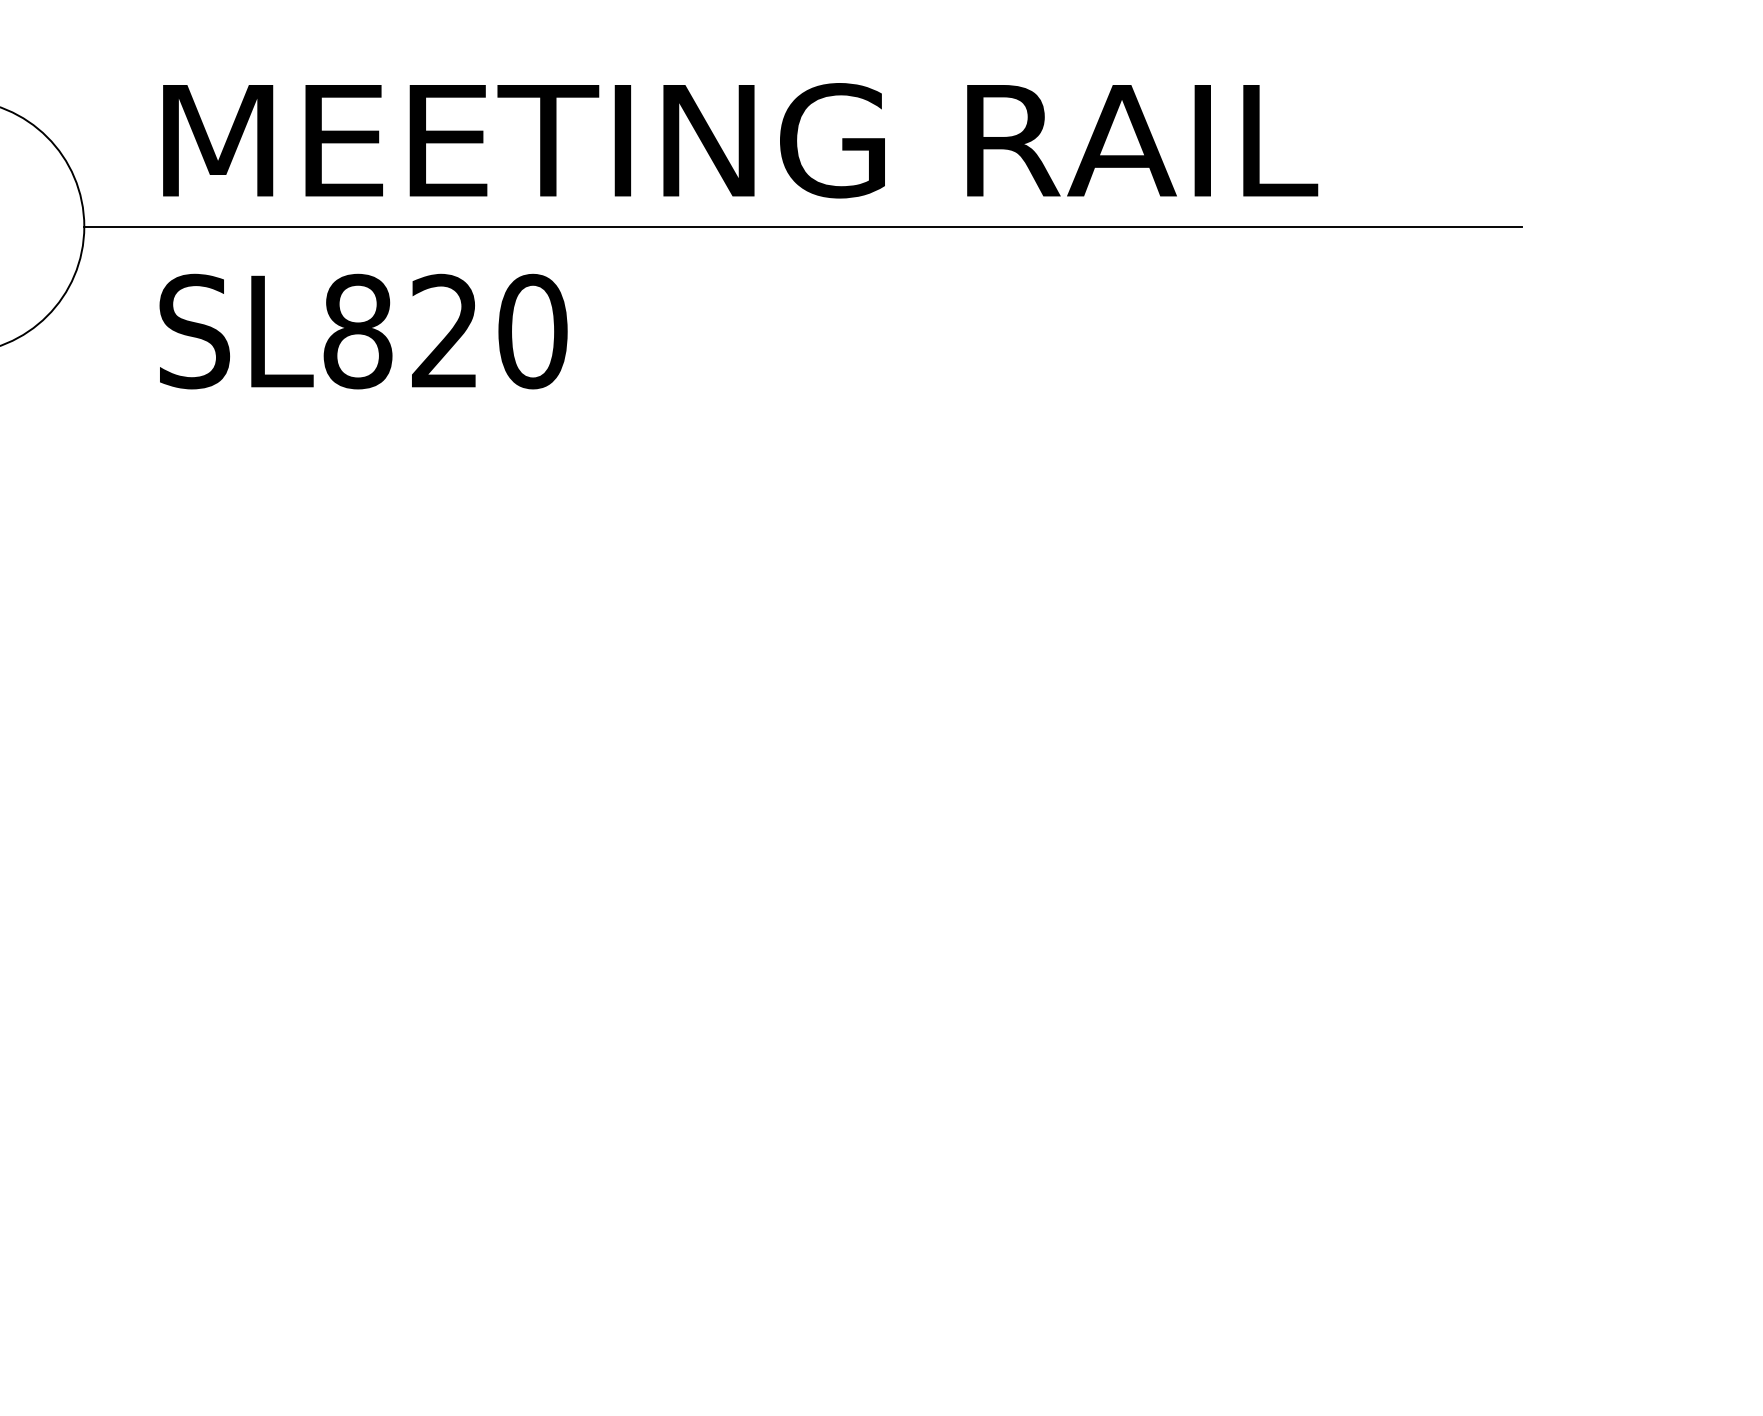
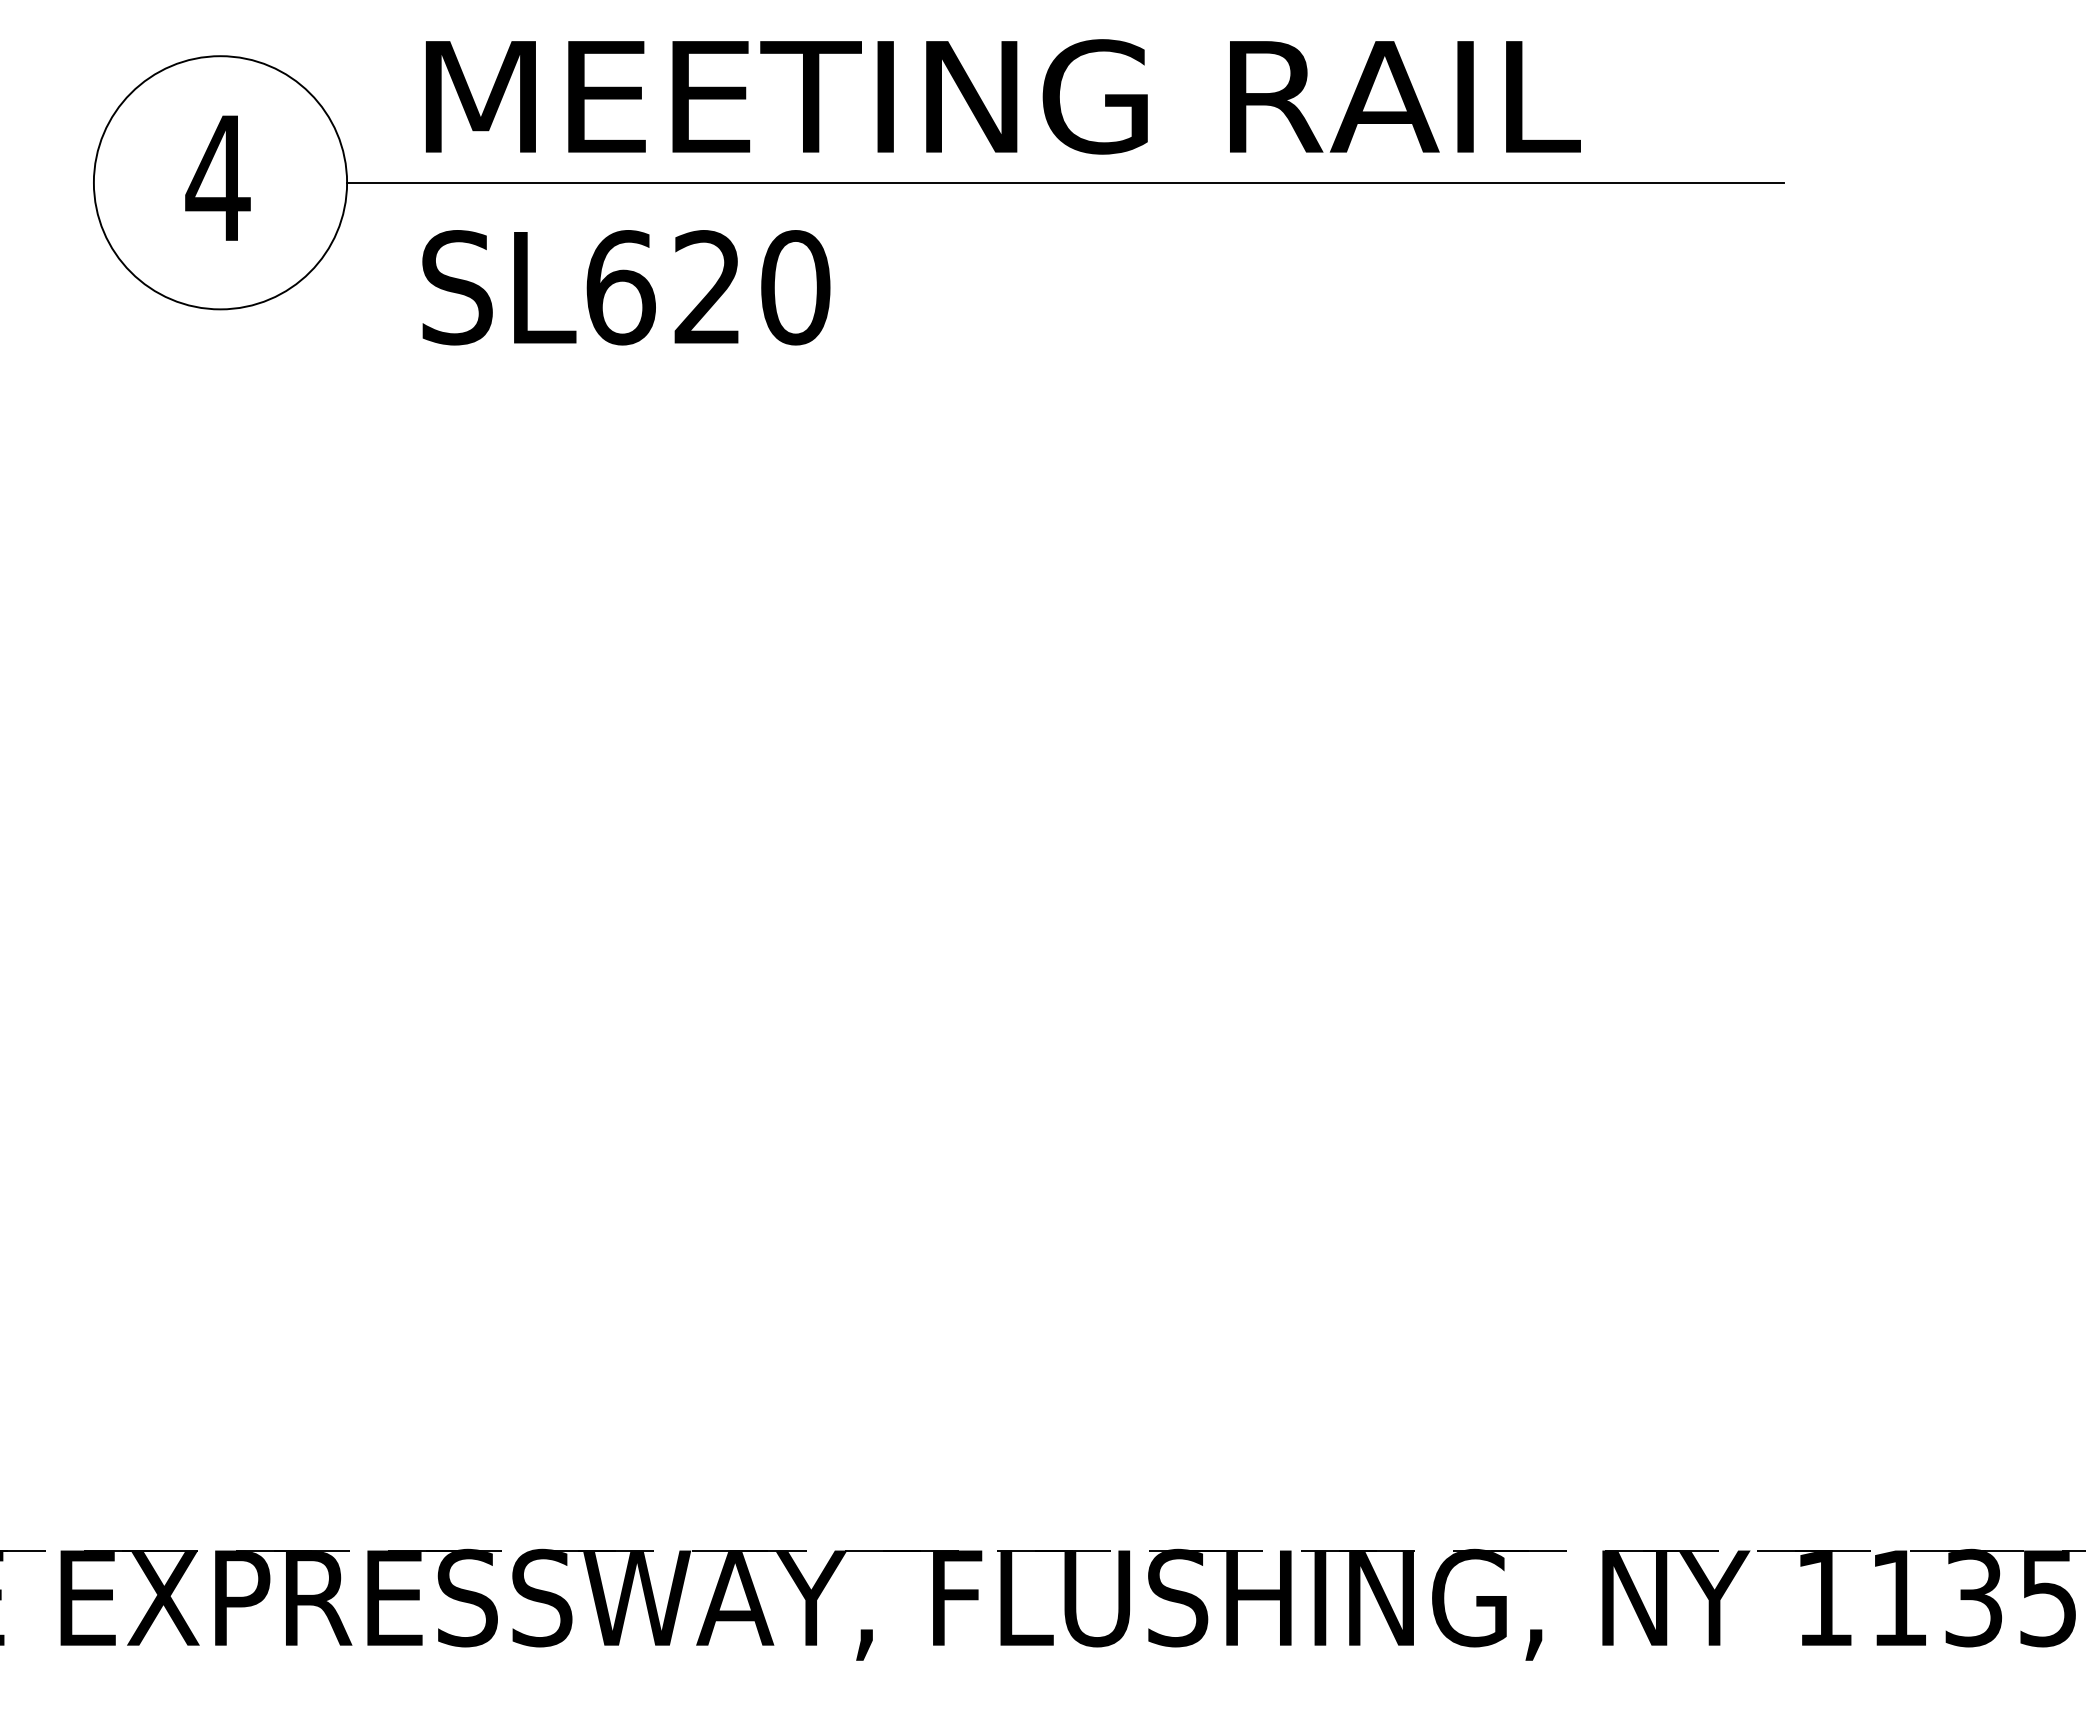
text: (357, 331) -> (620, 287), SL820 -> SL620

